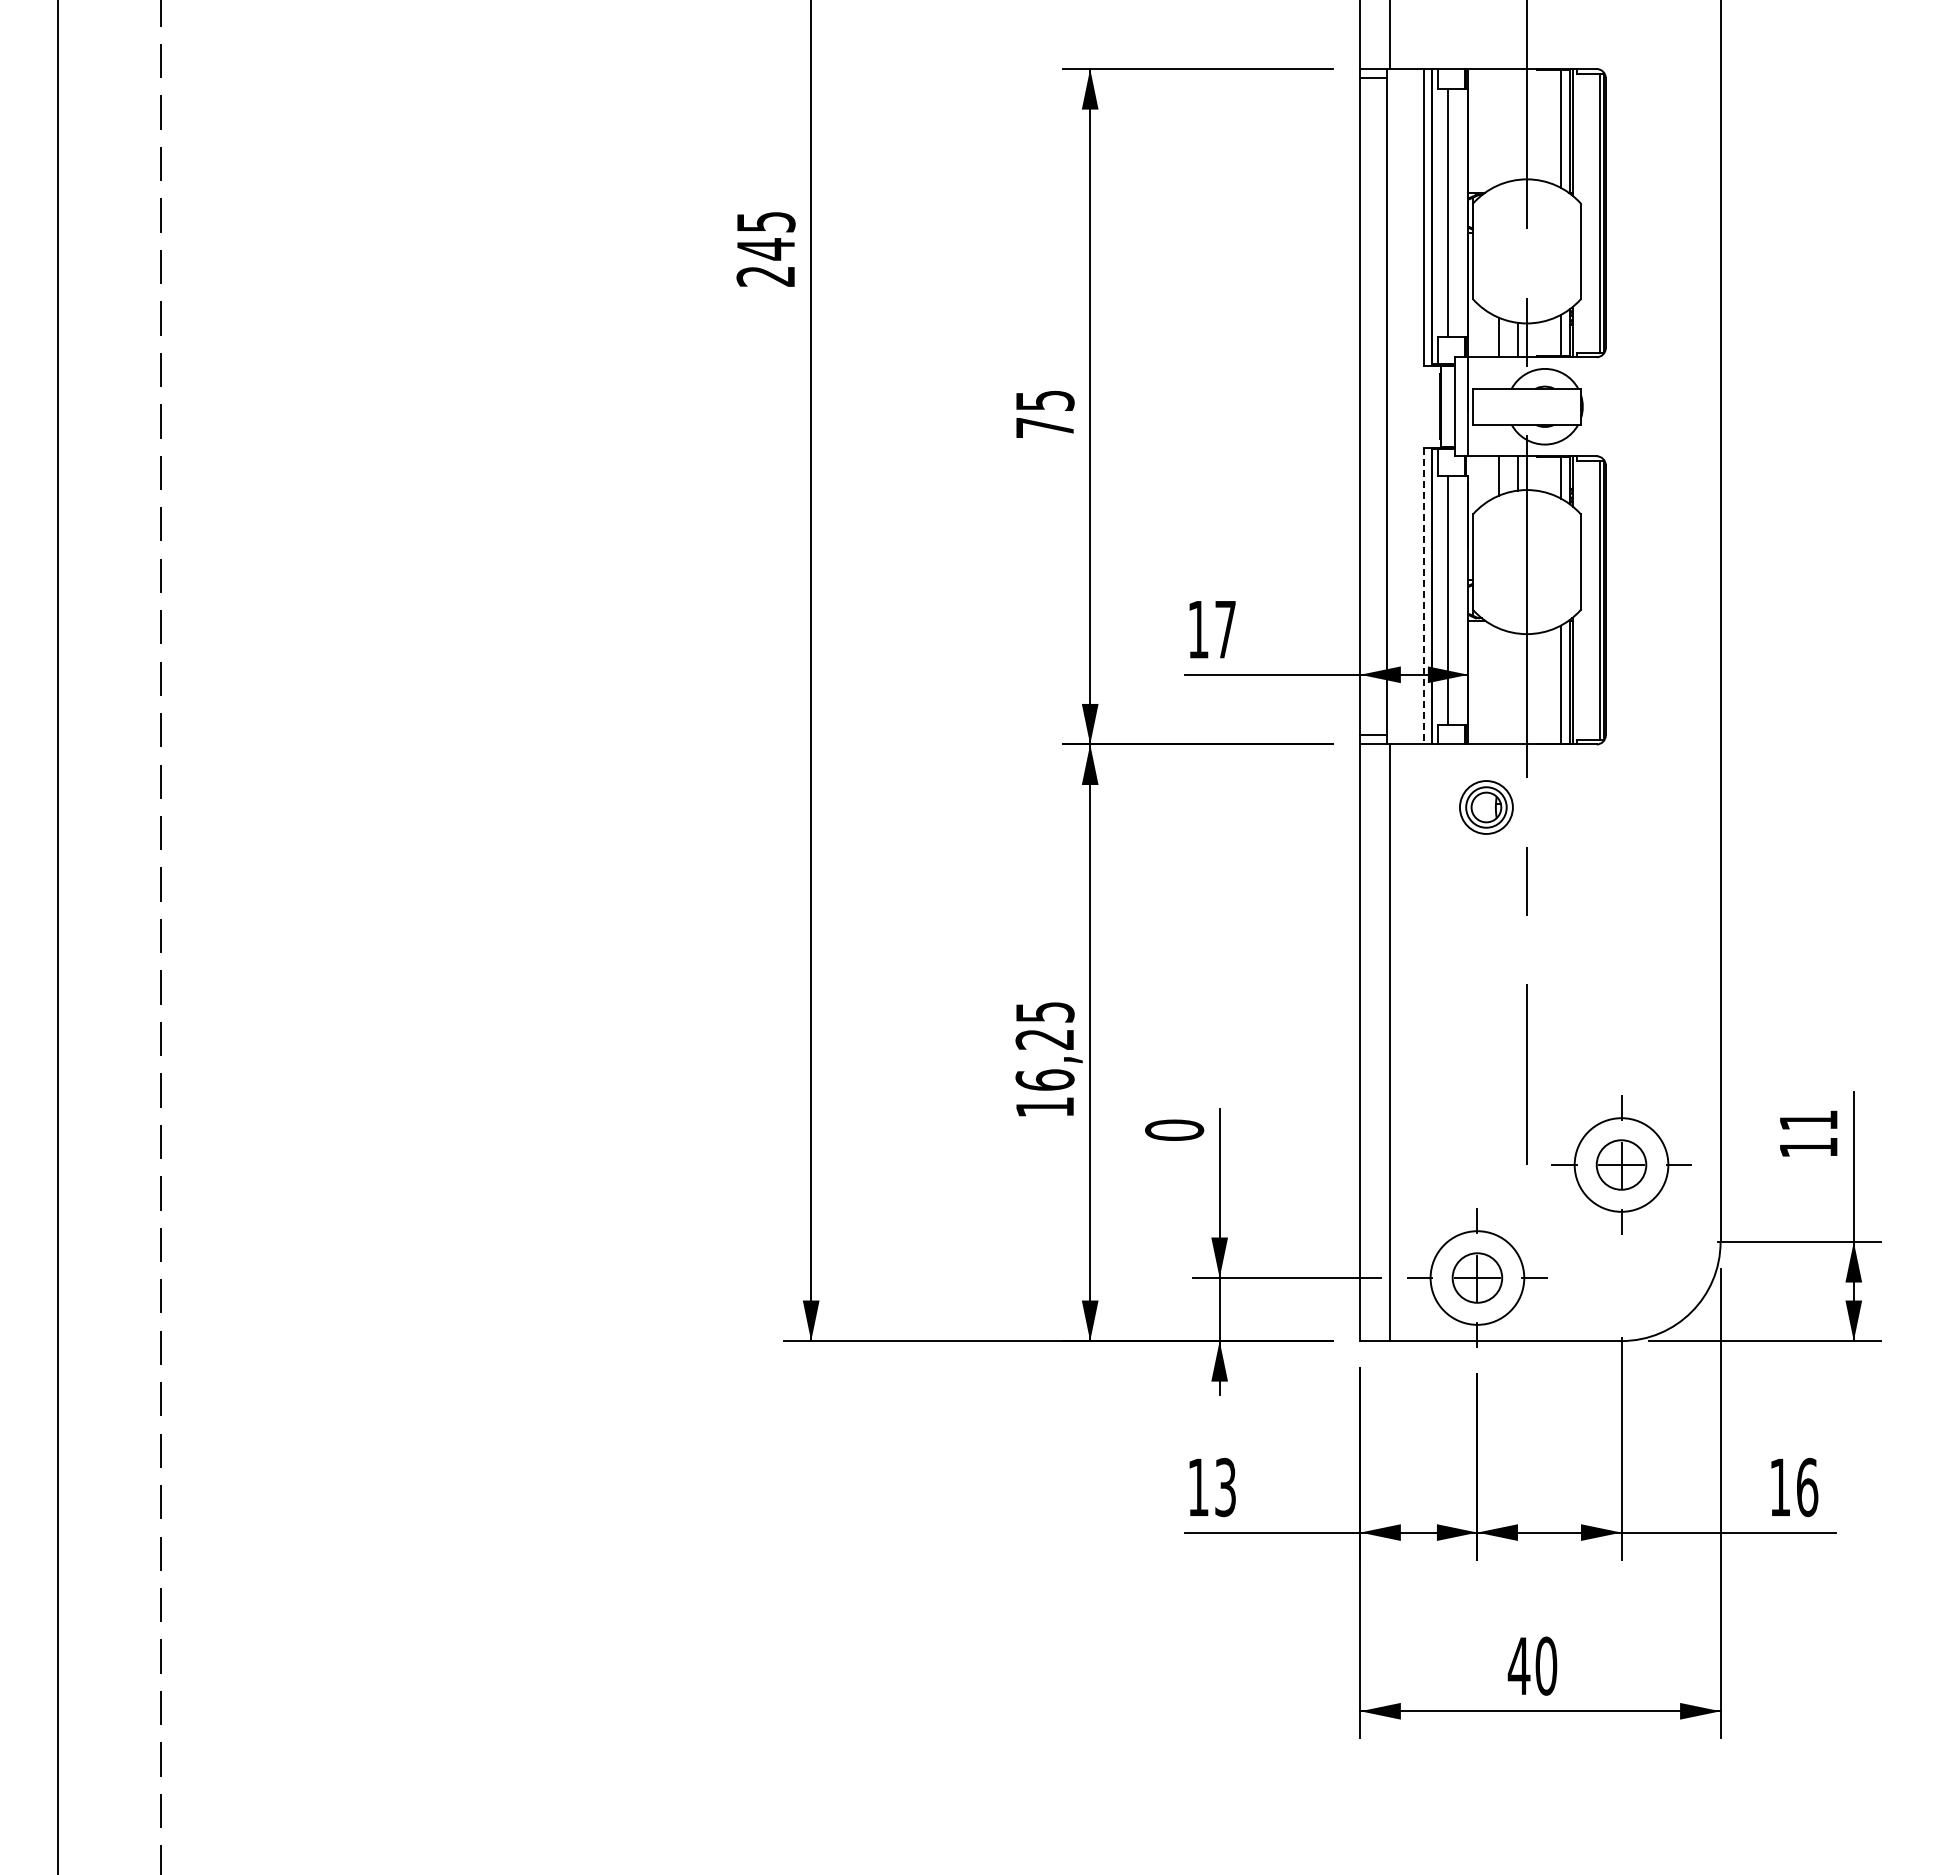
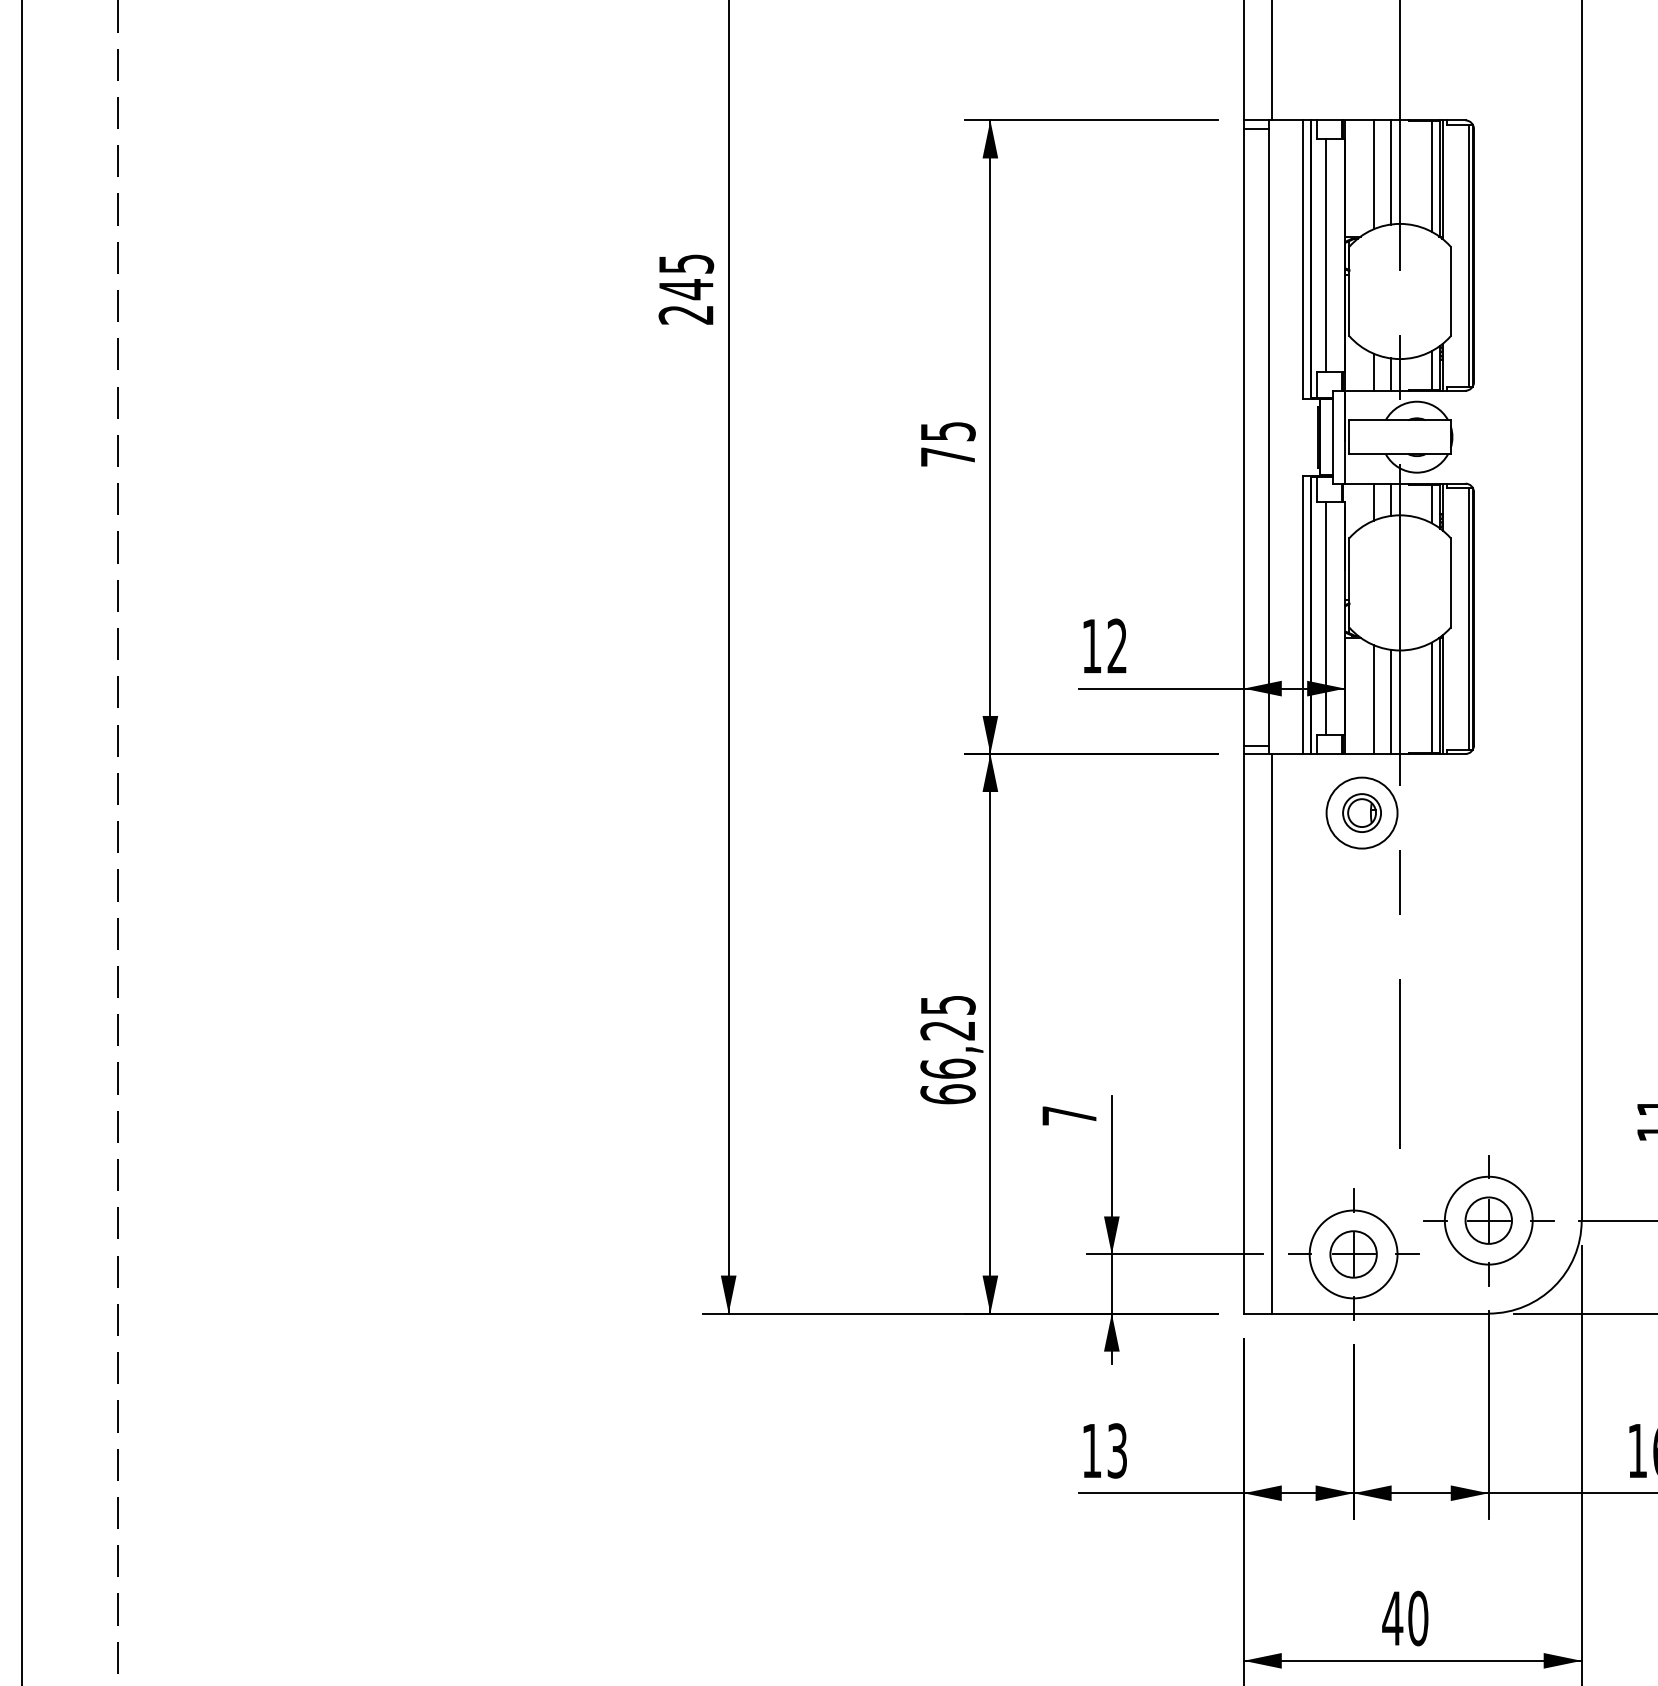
line: (1517, 124) -> (1391, 172), added
line: (1498, 127) -> (1373, 175), added
line: (1423, 596) -> (1303, 615), dashed -> solid
text: (1225, 629) -> (1117, 646), 17 -> 12
line: (1498, 686) -> (1373, 699), added
line: (1517, 688) -> (1391, 701), added
circle: (1486, 807) -> (1362, 813), size x1.43
text: (1044, 1106) -> (947, 1093), 16,25 -> 66,25
text: (1174, 1129) -> (1069, 1115), 0 -> 7
part: (1621, 1164) -> (1488, 1220), moved

